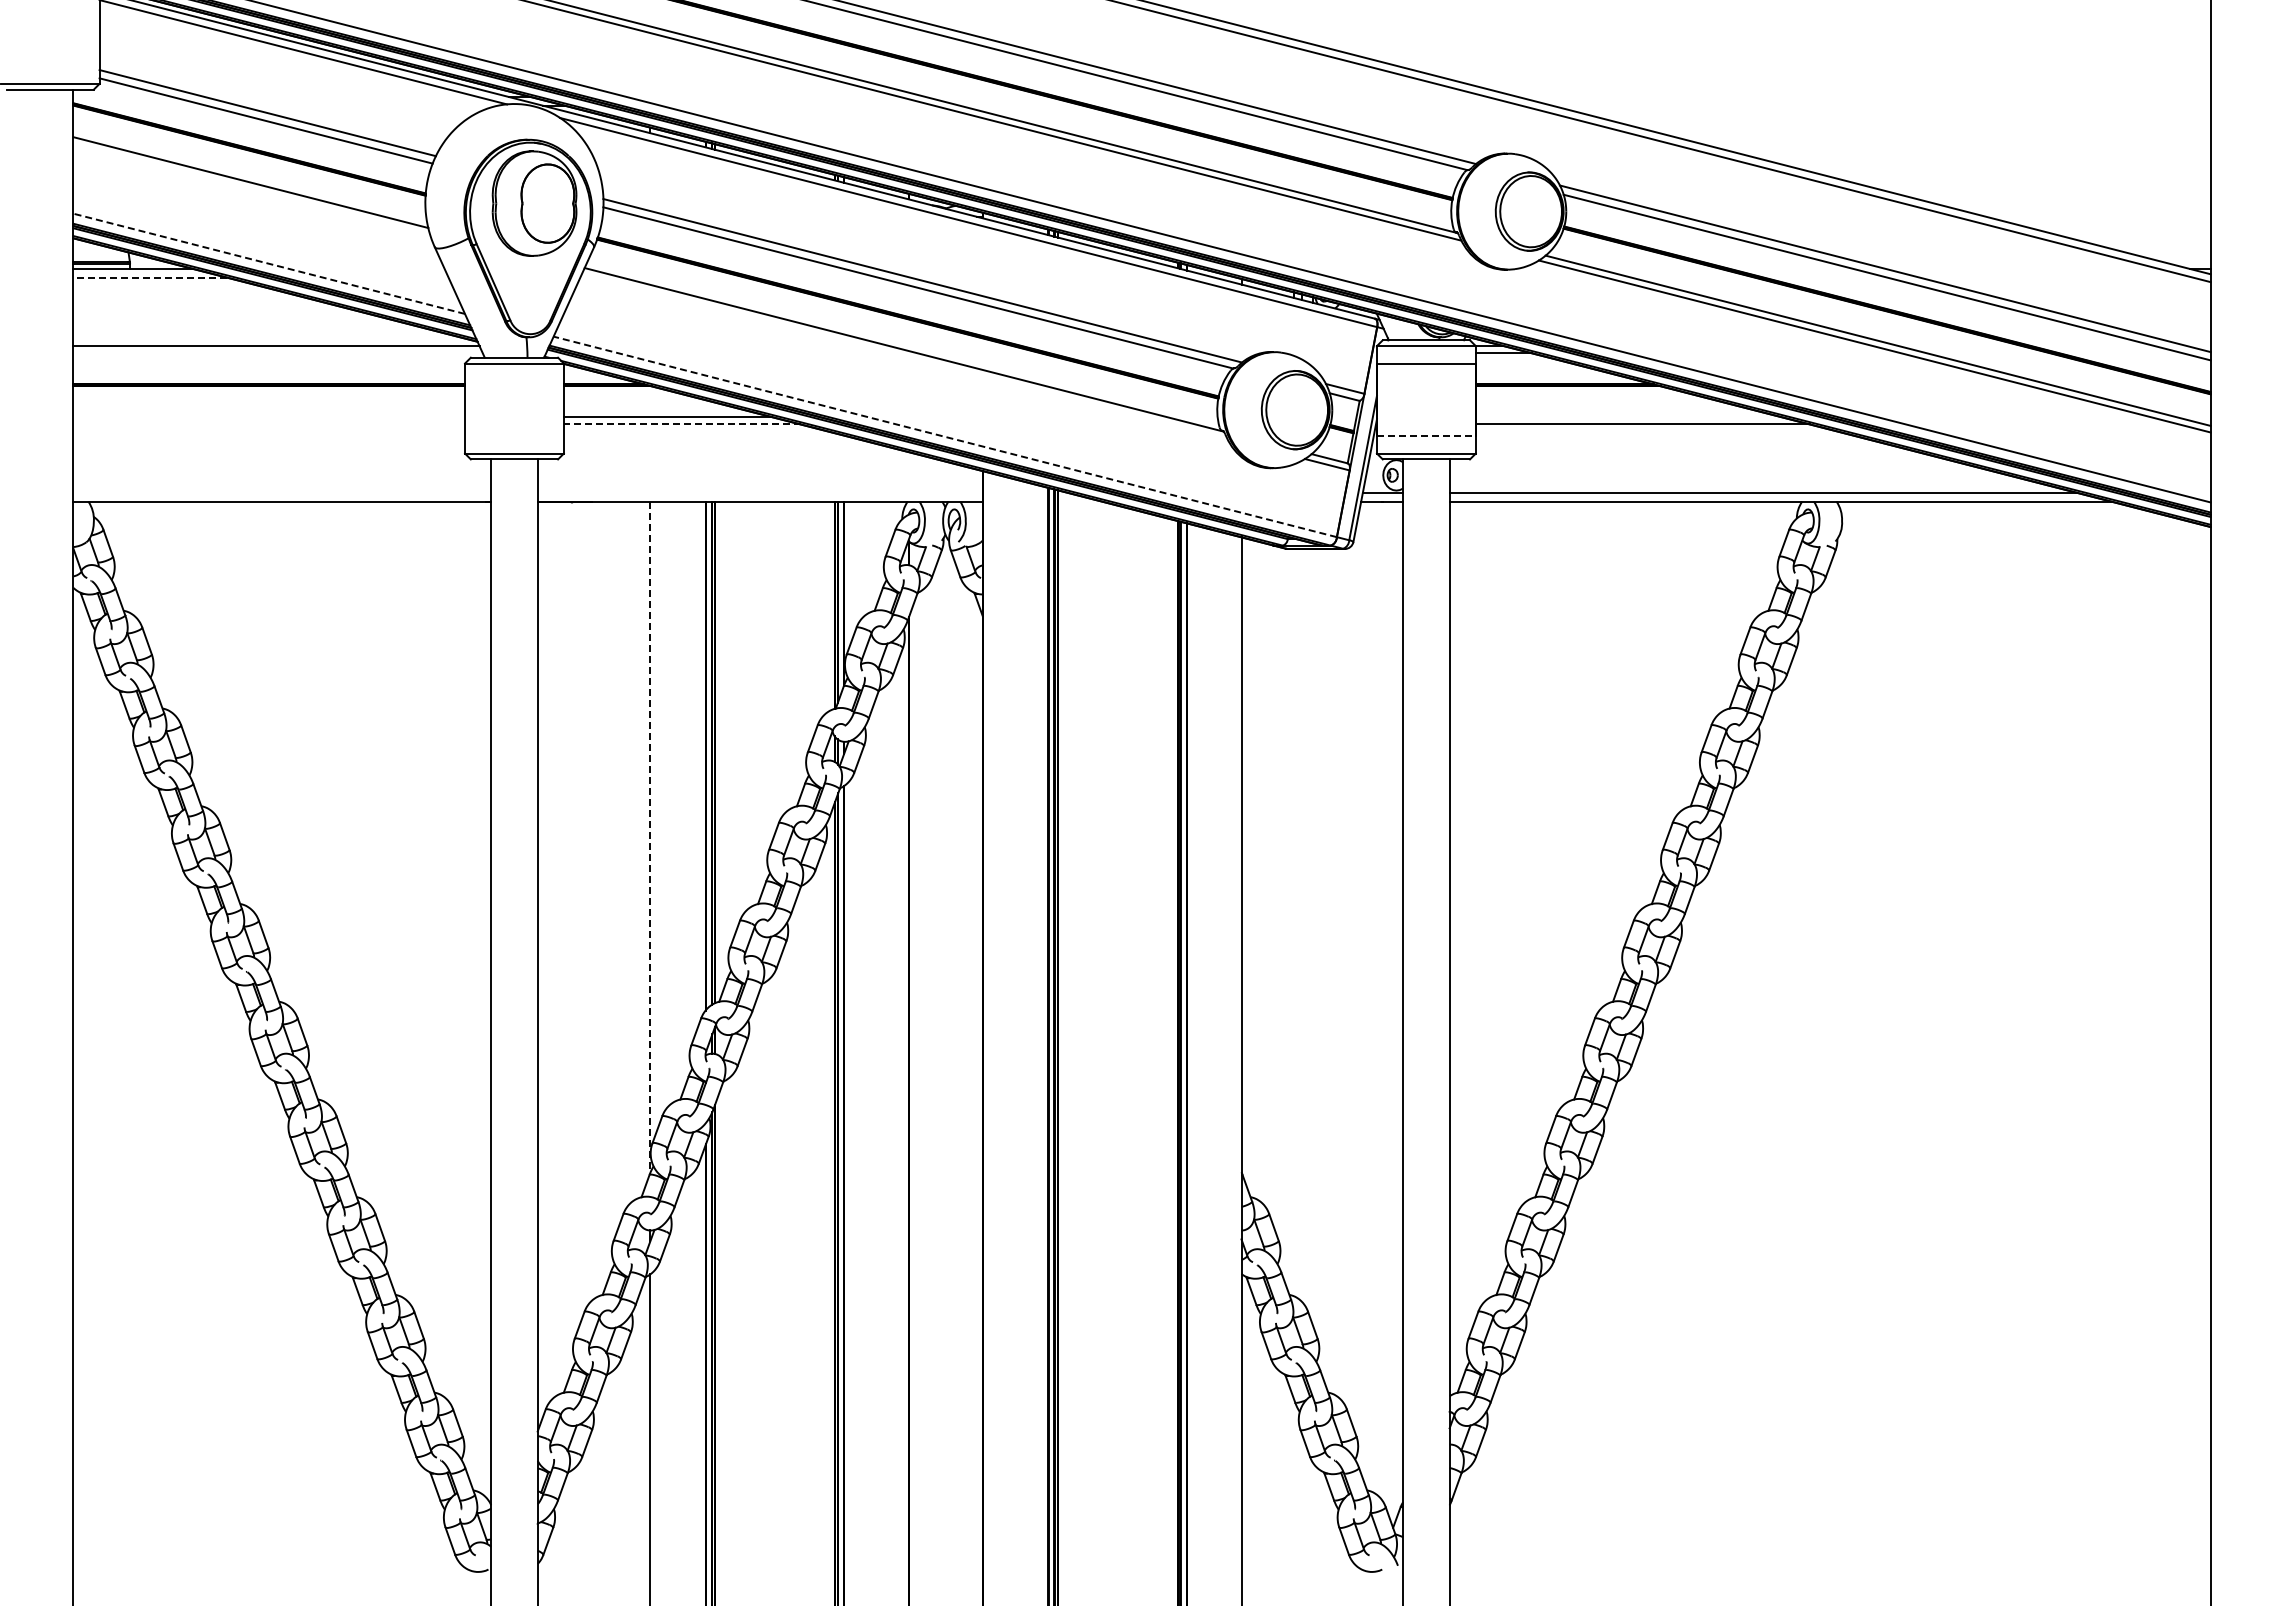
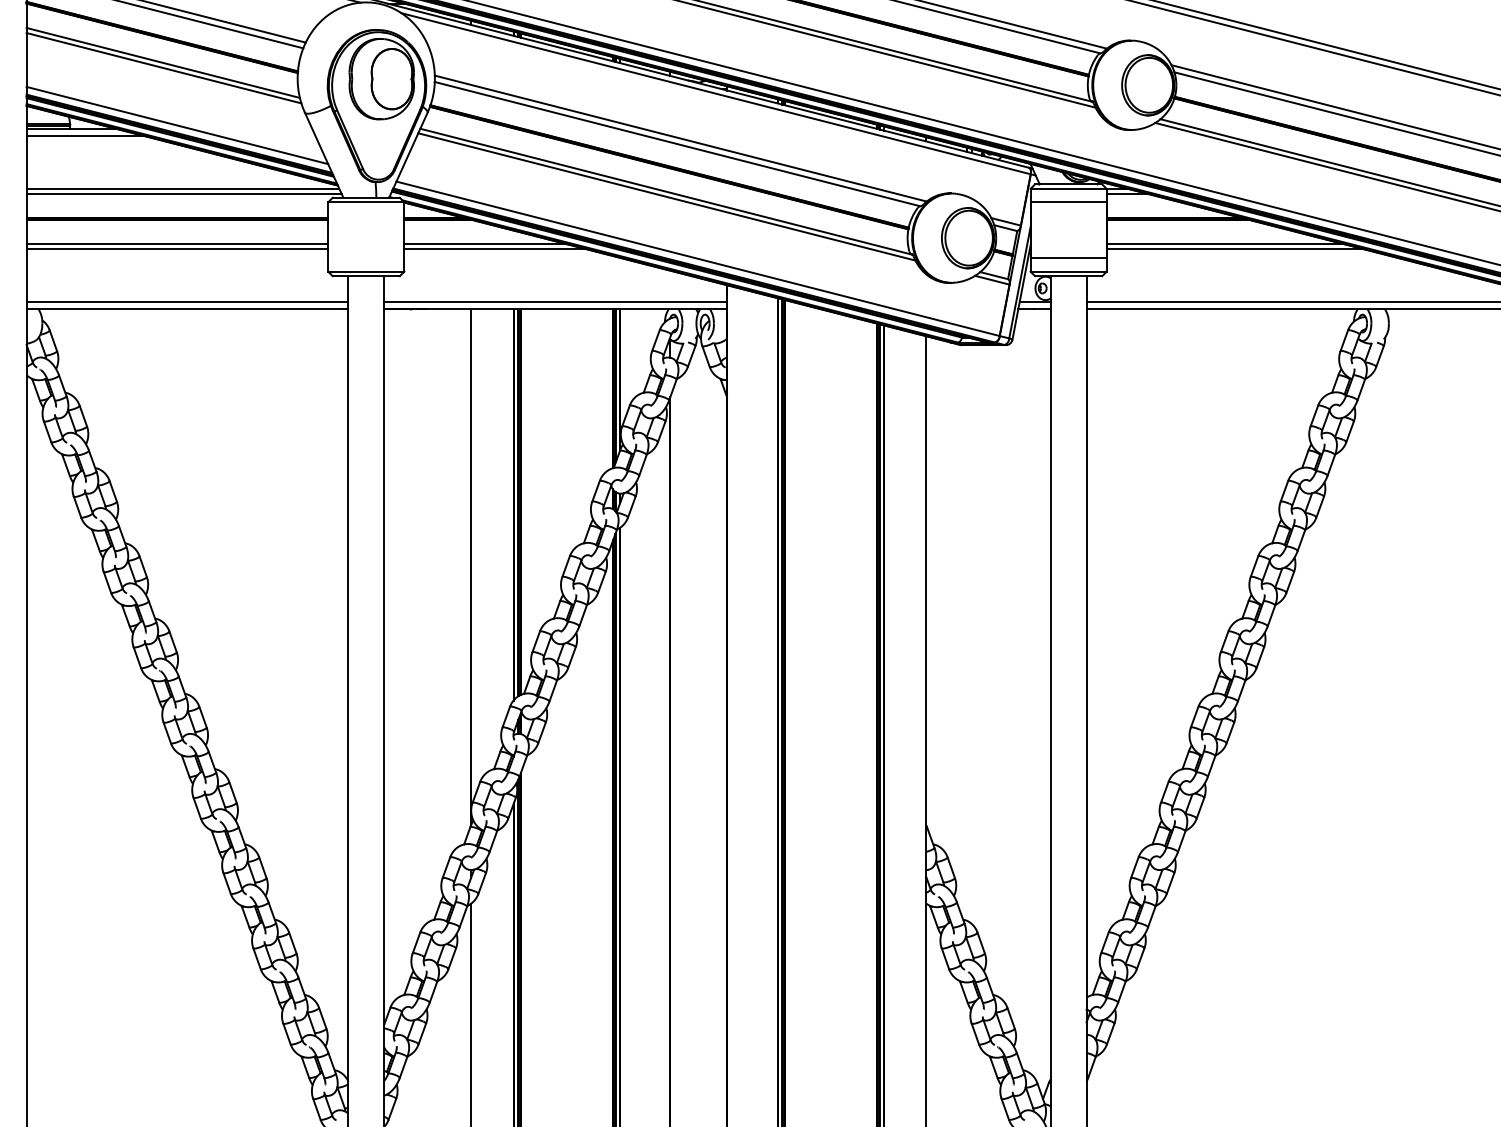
line: (251, 189) -> (163, 68), added
line: (268, 263) -> (176, 125), dashed -> solid
line: (150, 277) -> (85, 136), dashed -> solid
line: (277, 353) -> (183, 194), added
line: (904, 356) -> (666, 196), added
line: (269, 417) -> (177, 243), added
line: (1628, 417) -> (1224, 243), added
line: (269, 424) -> (177, 249), added
line: (681, 424) -> (494, 249), dashed -> solid
line: (944, 436) -> (697, 258), dashed -> solid
line: (1426, 436) -> (1068, 258), dashed -> solid
line: (282, 492) -> (187, 301), added
line: (759, 492) -> (555, 301), added
line: (650, 837) -> (471, 567), dashed -> solid

